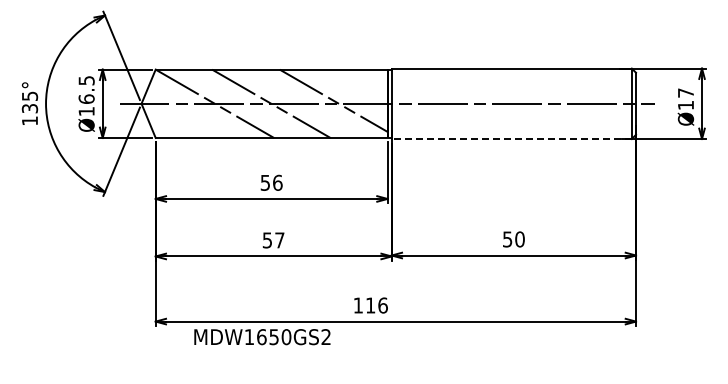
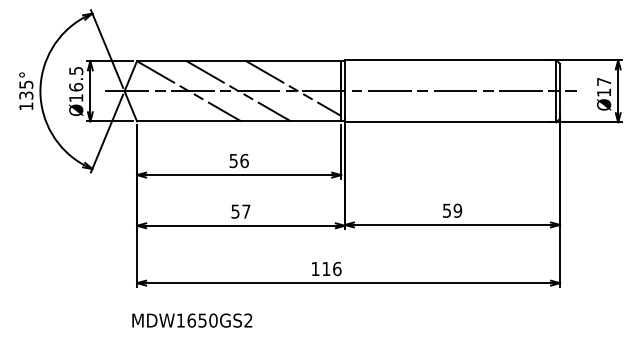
line: (511, 139) -> (450, 122), dashed -> solid
text: (519, 239) -> (457, 210), 50 -> 59
text: (262, 337) -> (192, 320), moved

